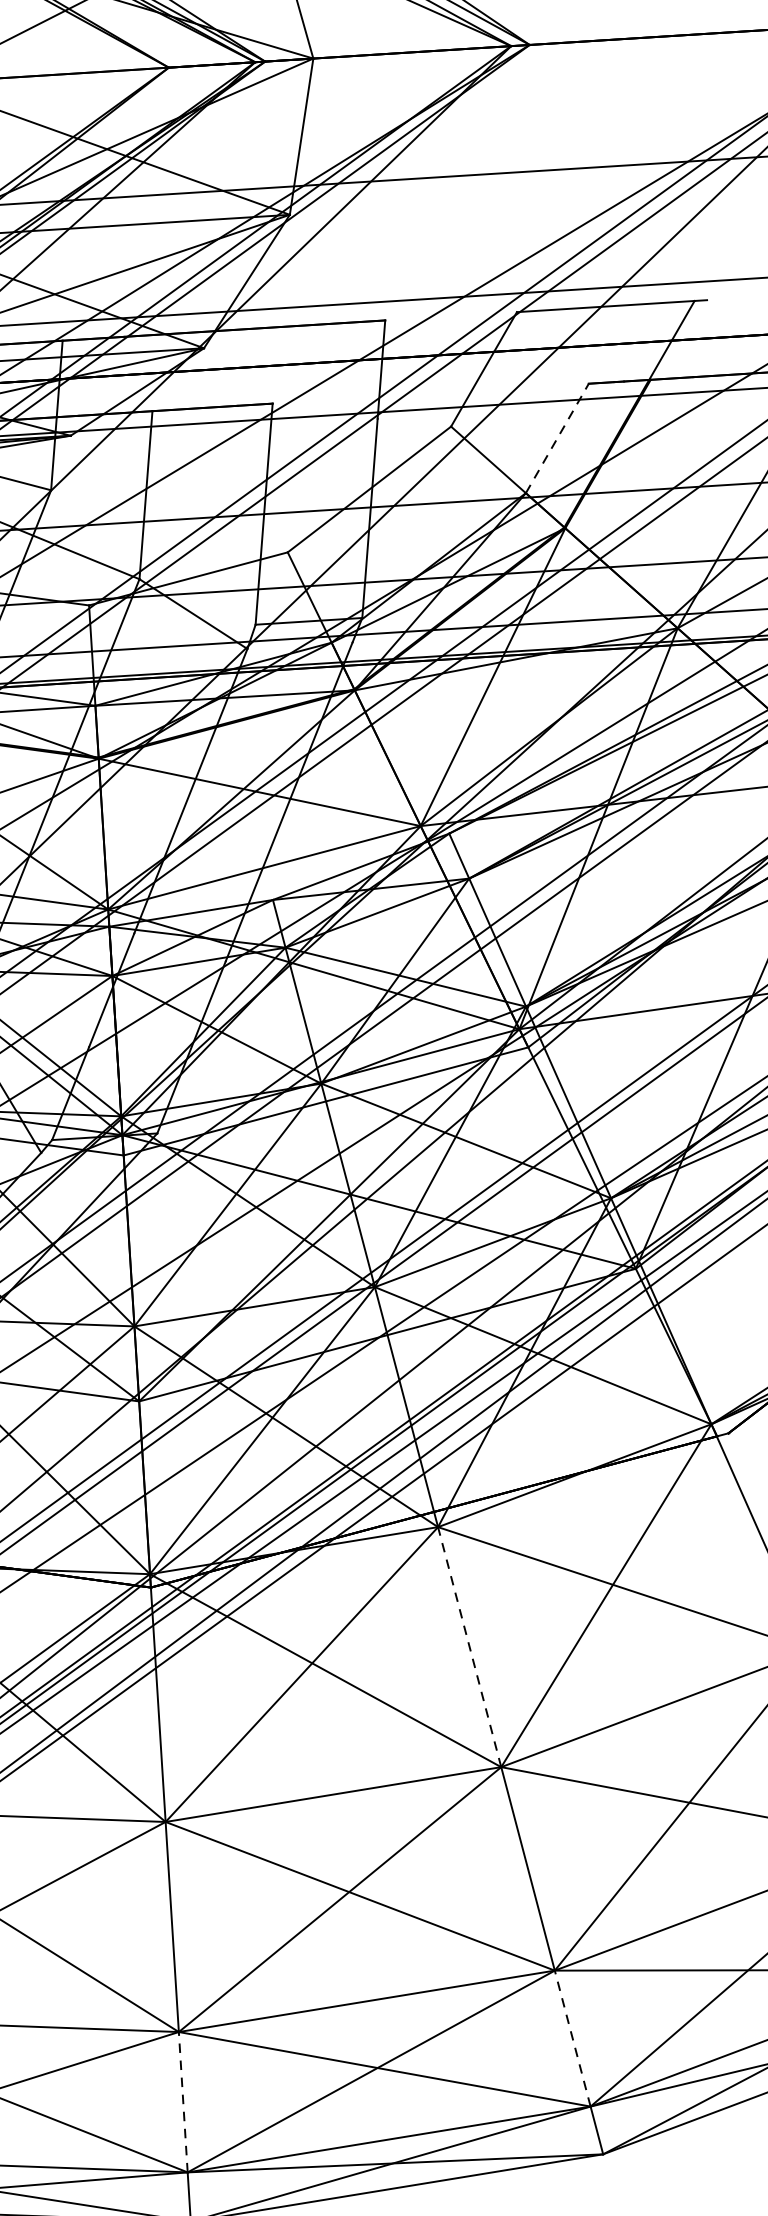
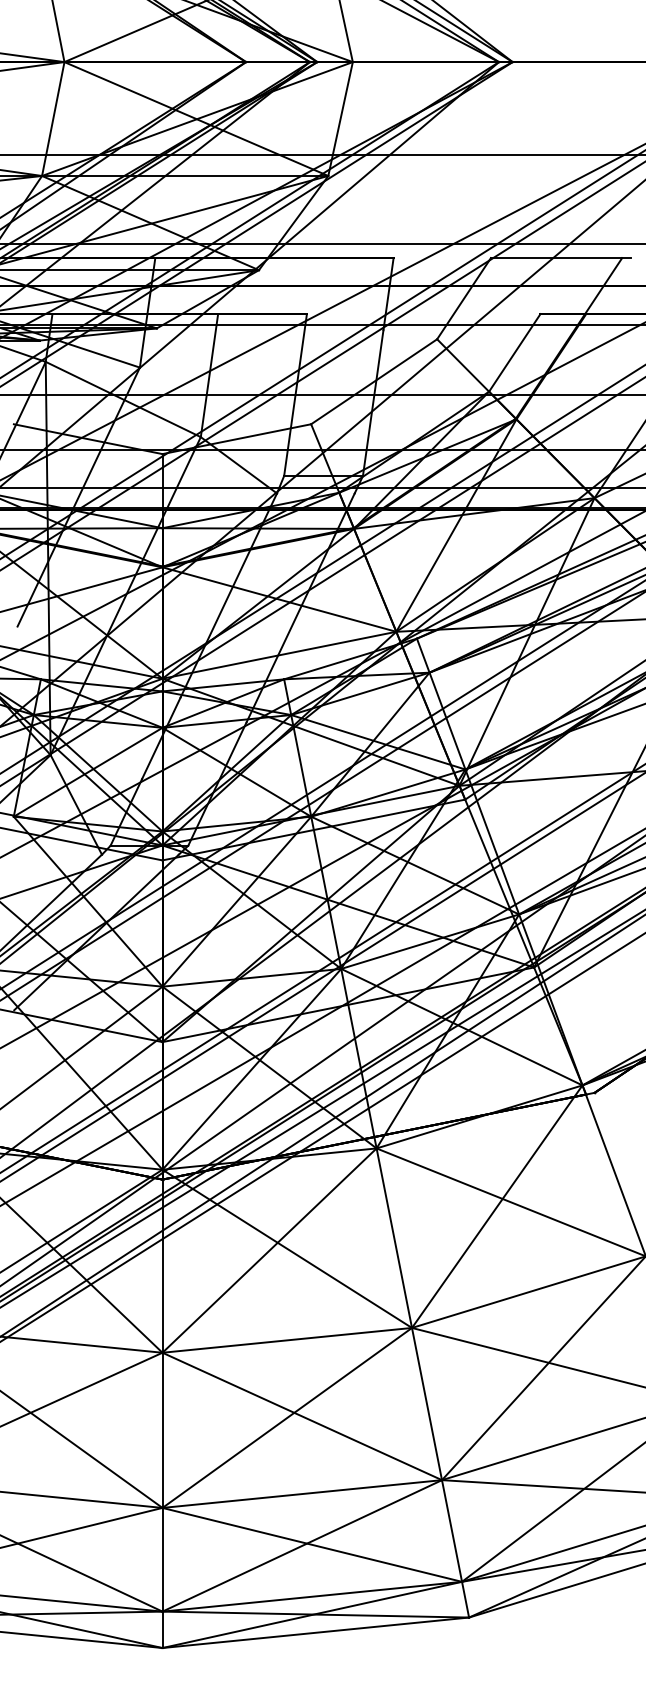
line: (556, 437) -> (514, 352), dashed -> solid
line: (469, 1646) -> (394, 1237), dashed -> solid
line: (573, 2039) -> (452, 1531), dashed -> solid
line: (183, 2101) -> (162, 1559), dashed -> solid

